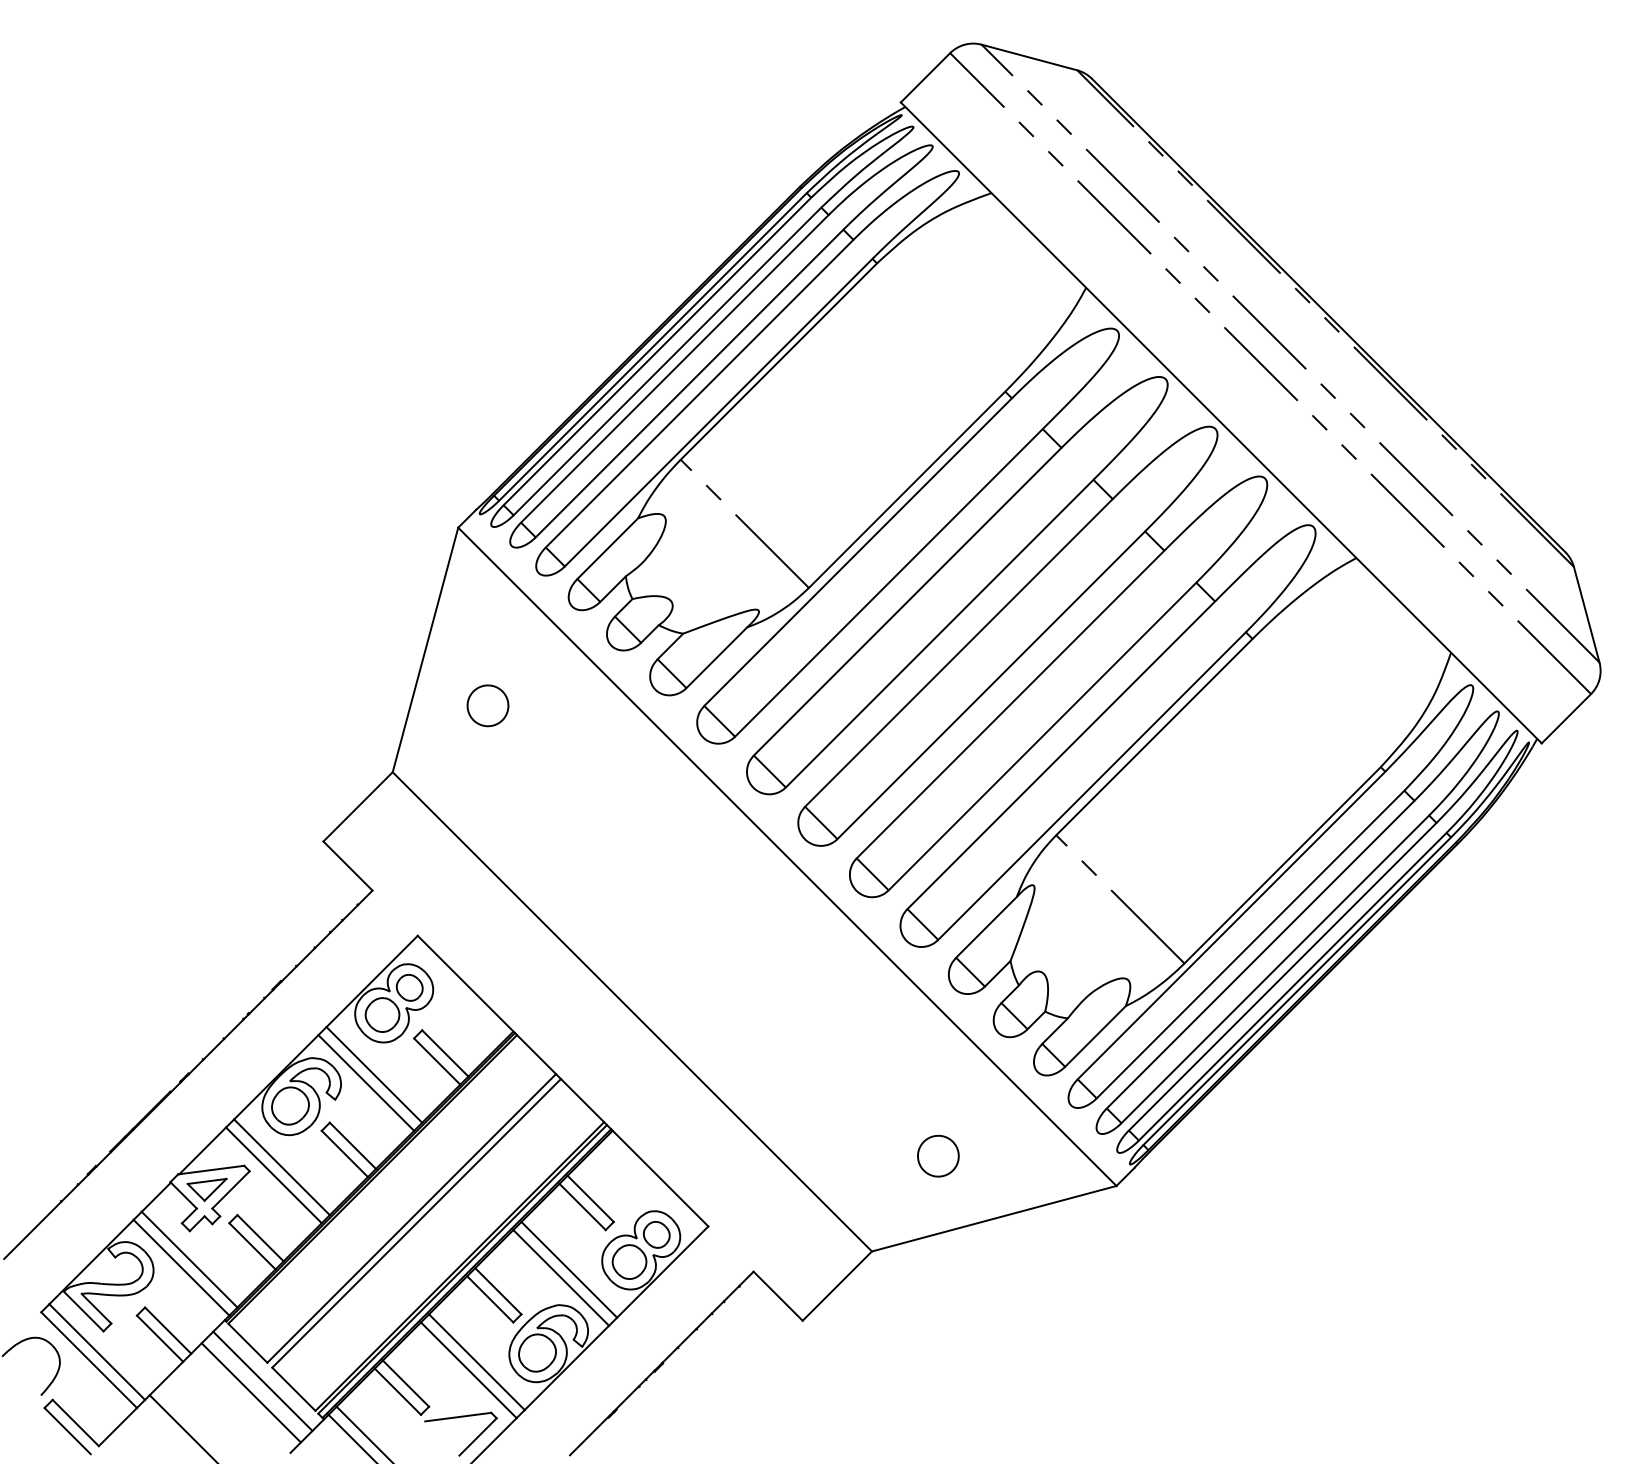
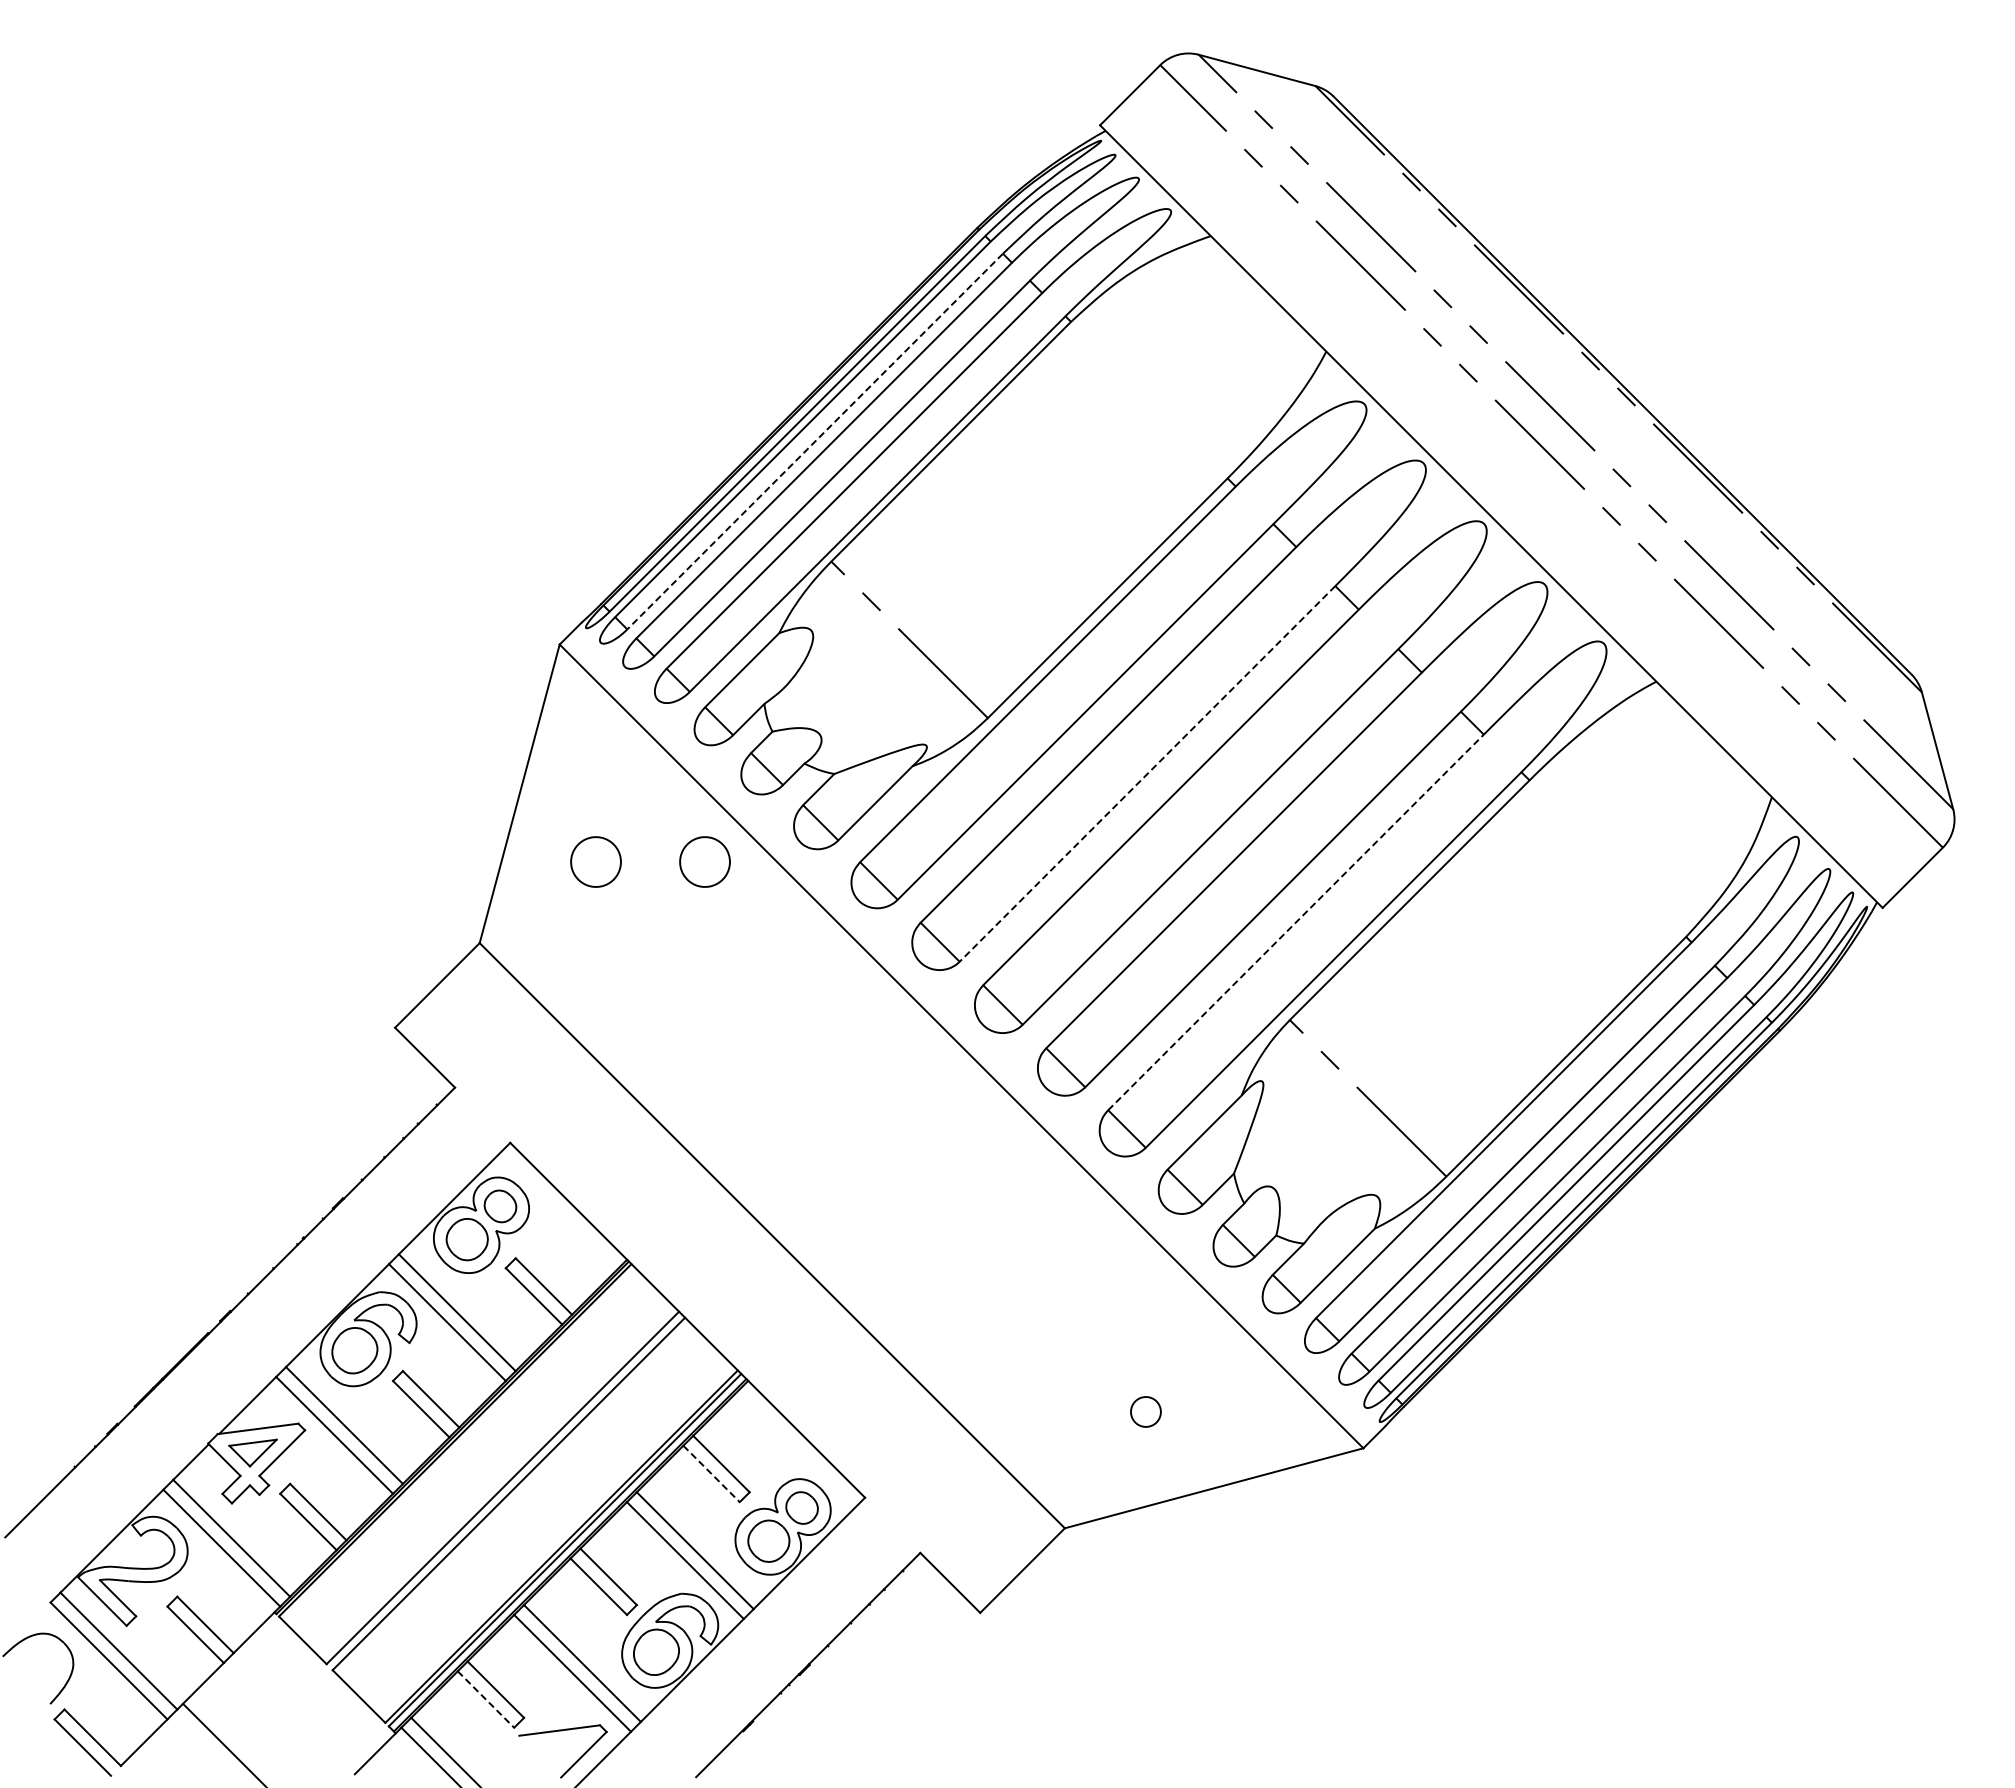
line: (667, 361) -> (815, 441), solid -> dashed
line: (939, 633) -> (1147, 773), solid -> dashed
part: (576, 705) -> (704, 861), added
line: (1061, 755) -> (1296, 922), solid -> dashed
part: (938, 1155) -> (1145, 1411), size x0.6
line: (582, 1206) -> (711, 1473), solid -> dashed
line: (262, 1381) -> (320, 1686), removed
line: (397, 1391) -> (485, 1699), solid -> dashed
line: (250, 1392) -> (306, 1700), removed

